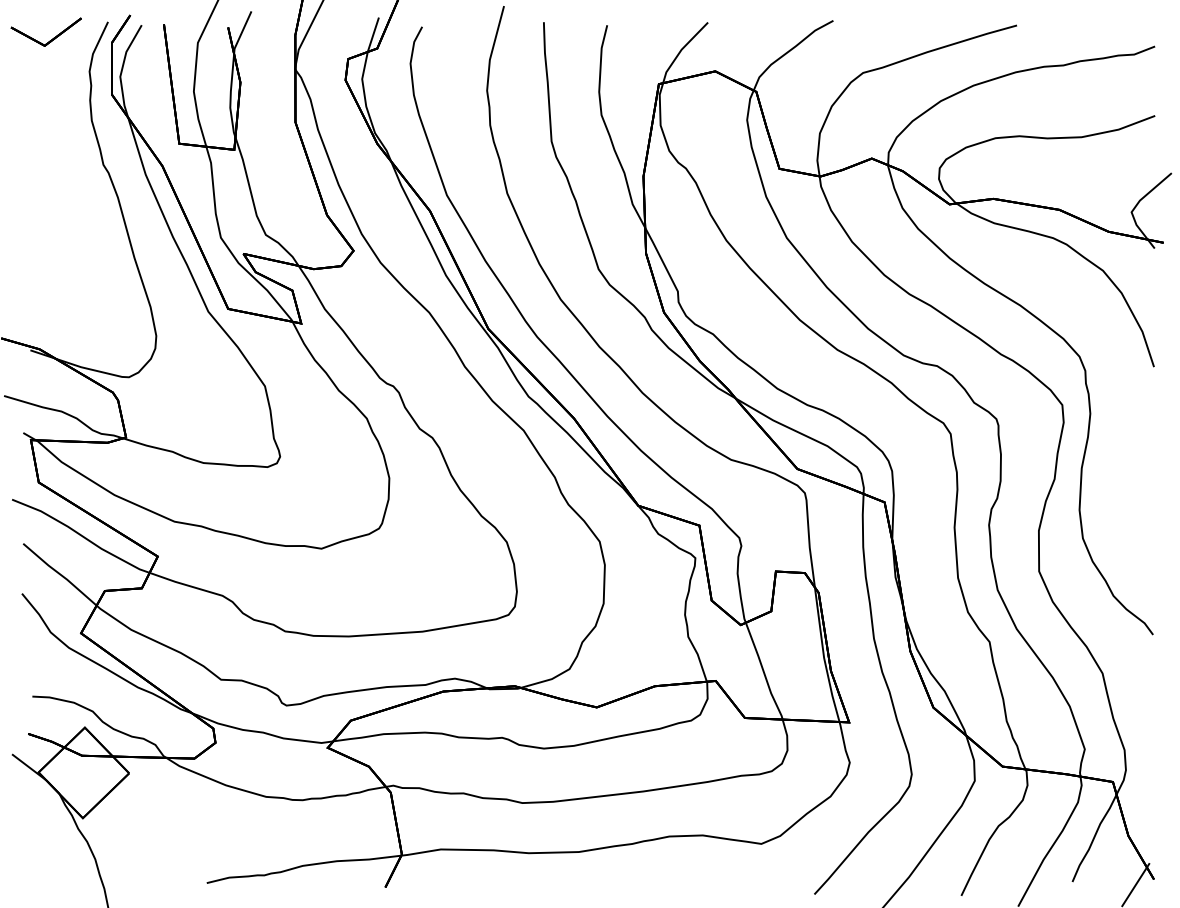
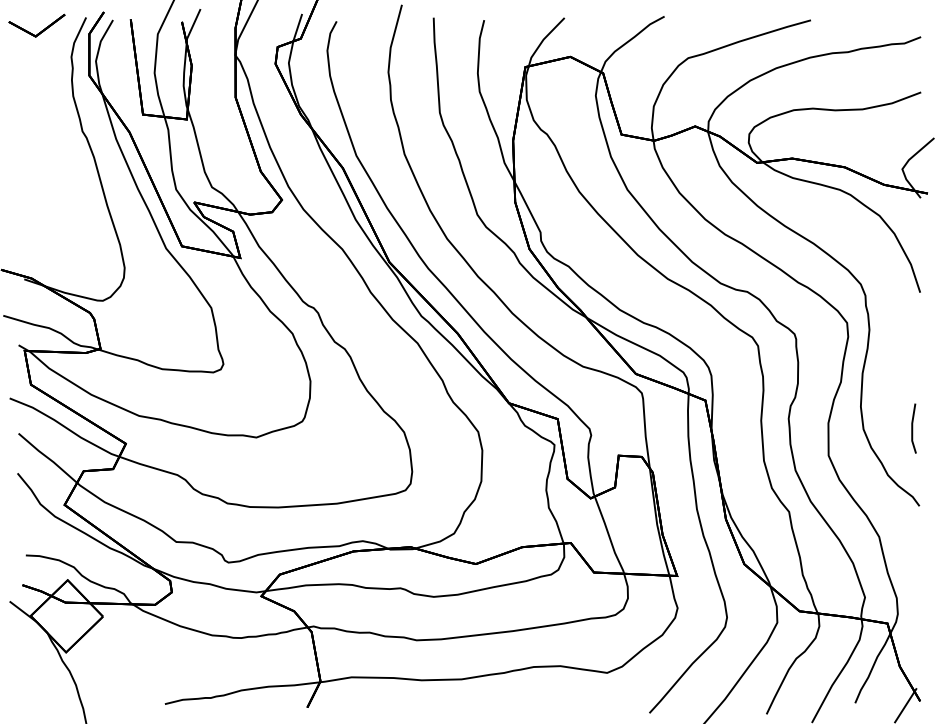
line: (1145, 537) -> (913, 428), added

